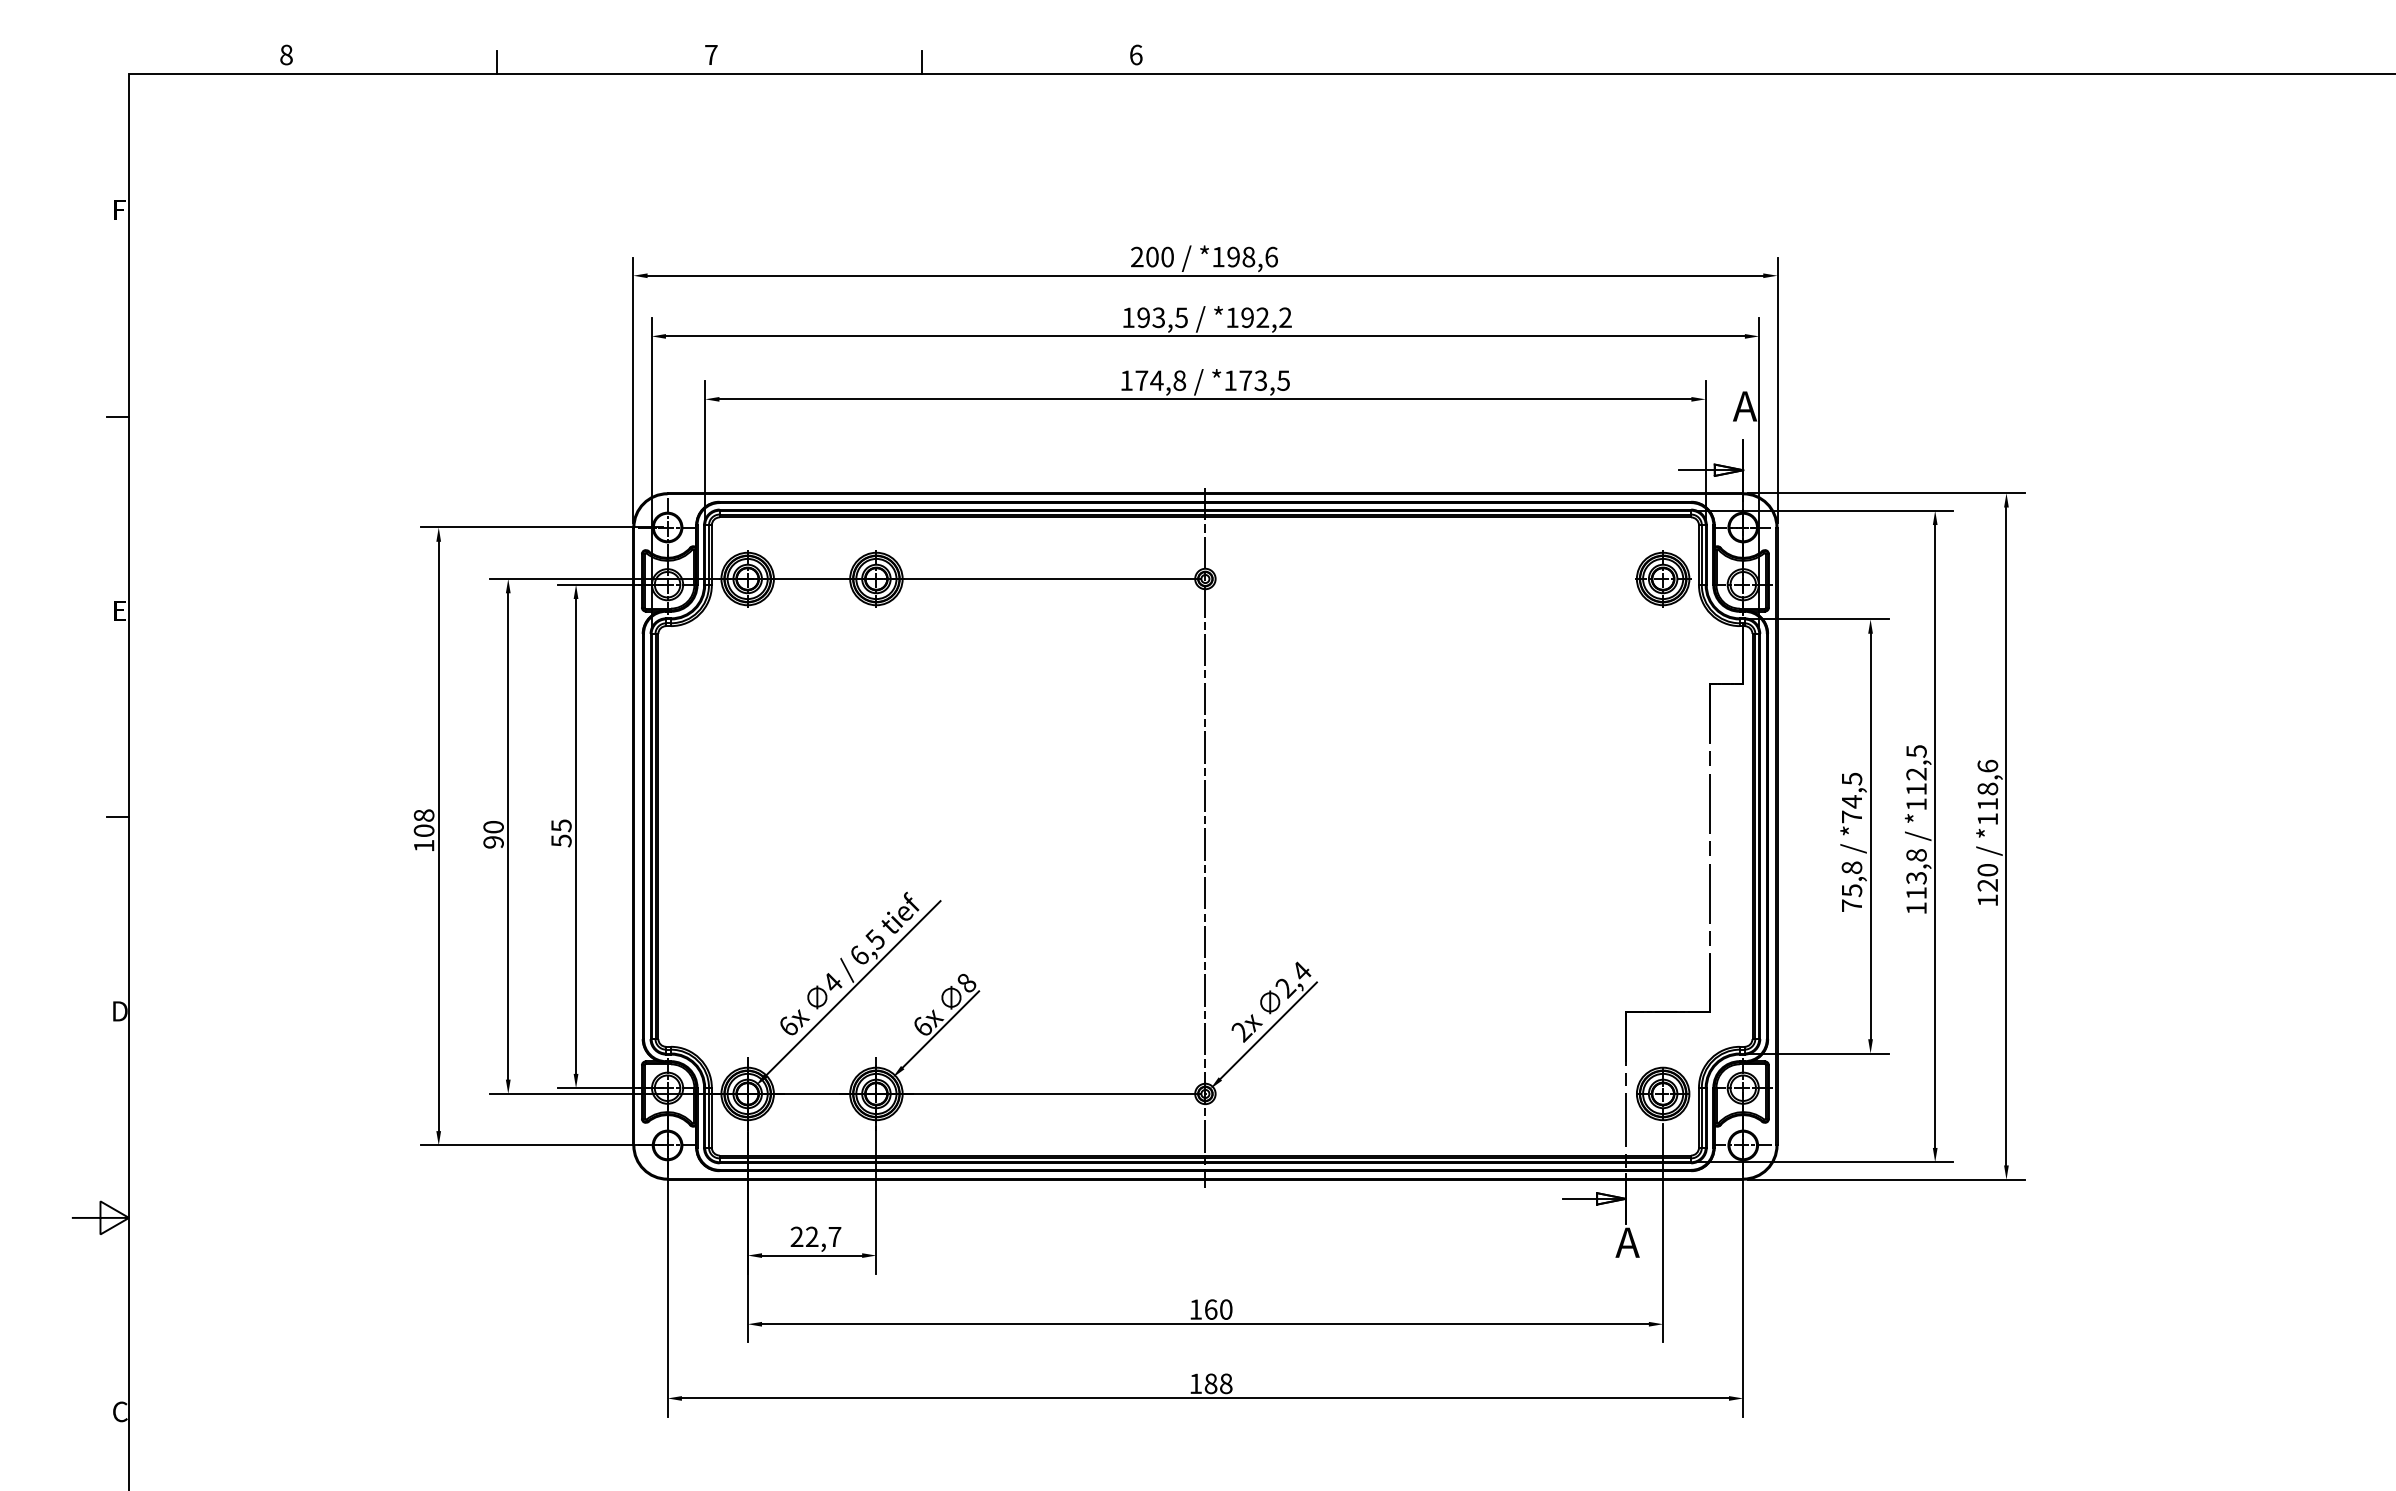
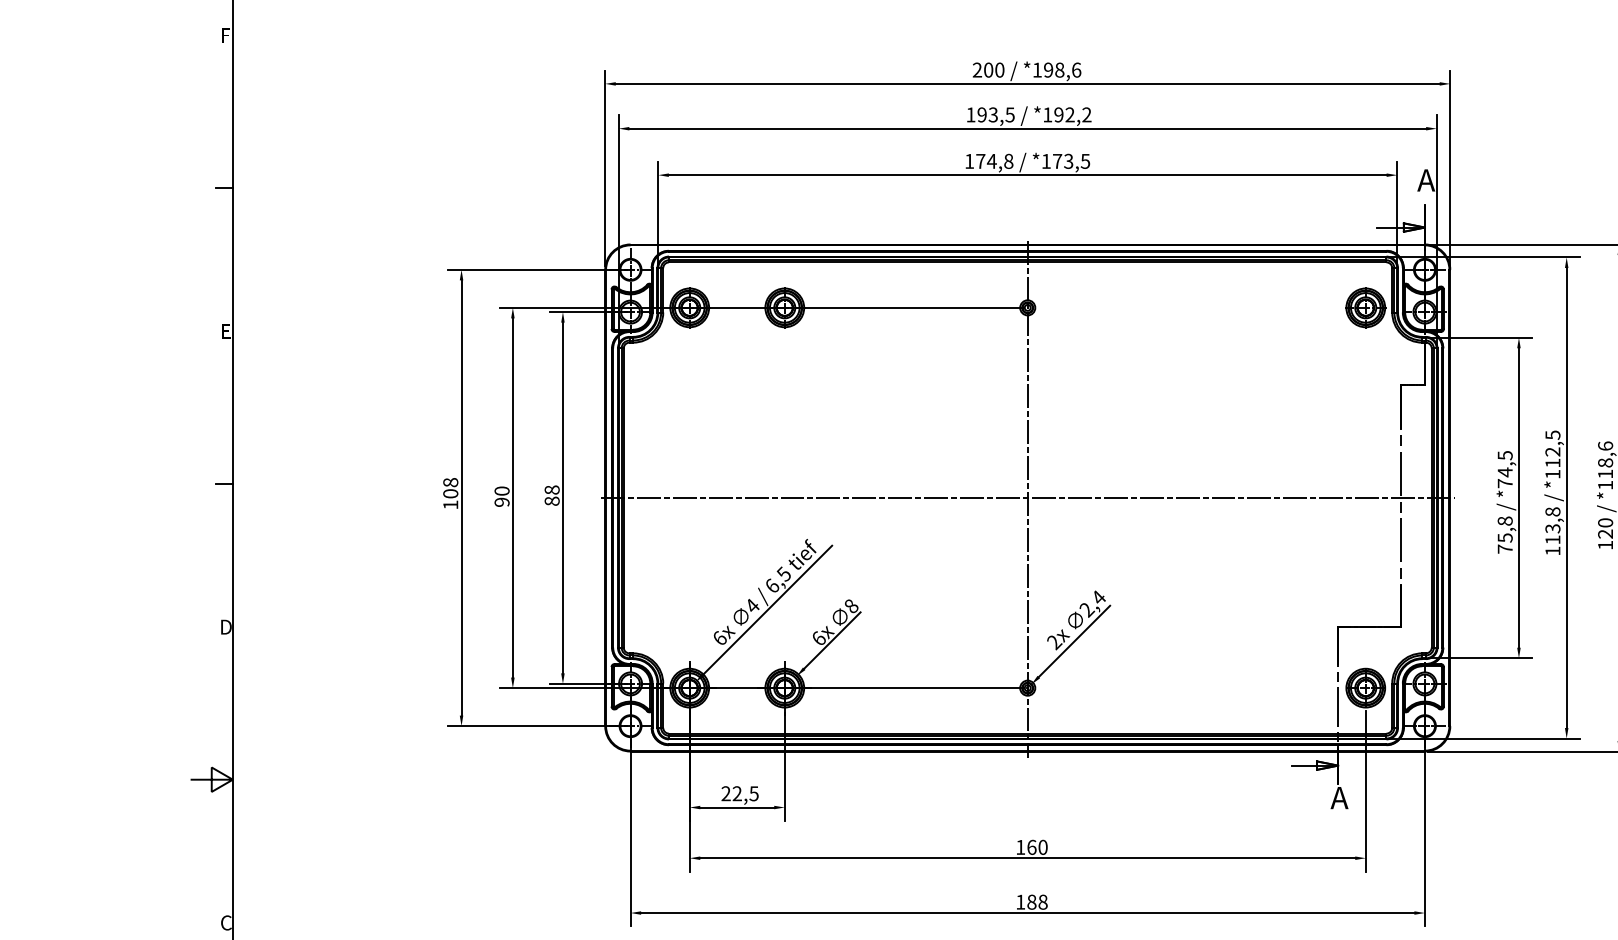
text: (561, 833) -> (552, 495), 55 -> 88
line: (1205, 836) -> (1027, 498), added
text: (834, 1237) -> (753, 794), 22,7 -> 22,5

